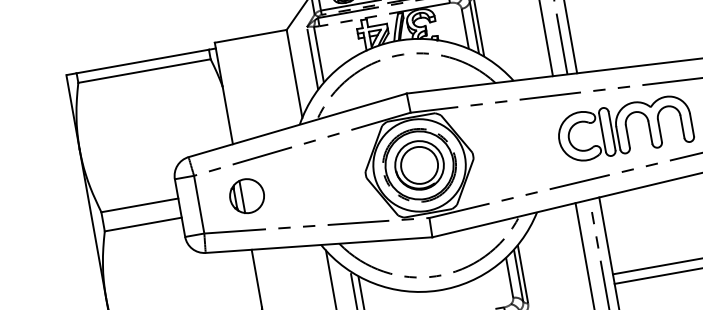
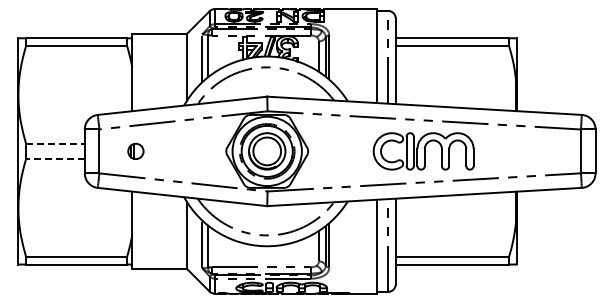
part: (246, 196) -> (135, 151), size x0.6
line: (141, 205) -> (56, 144), solid -> dashed
line: (143, 224) -> (55, 158), solid -> dashed

